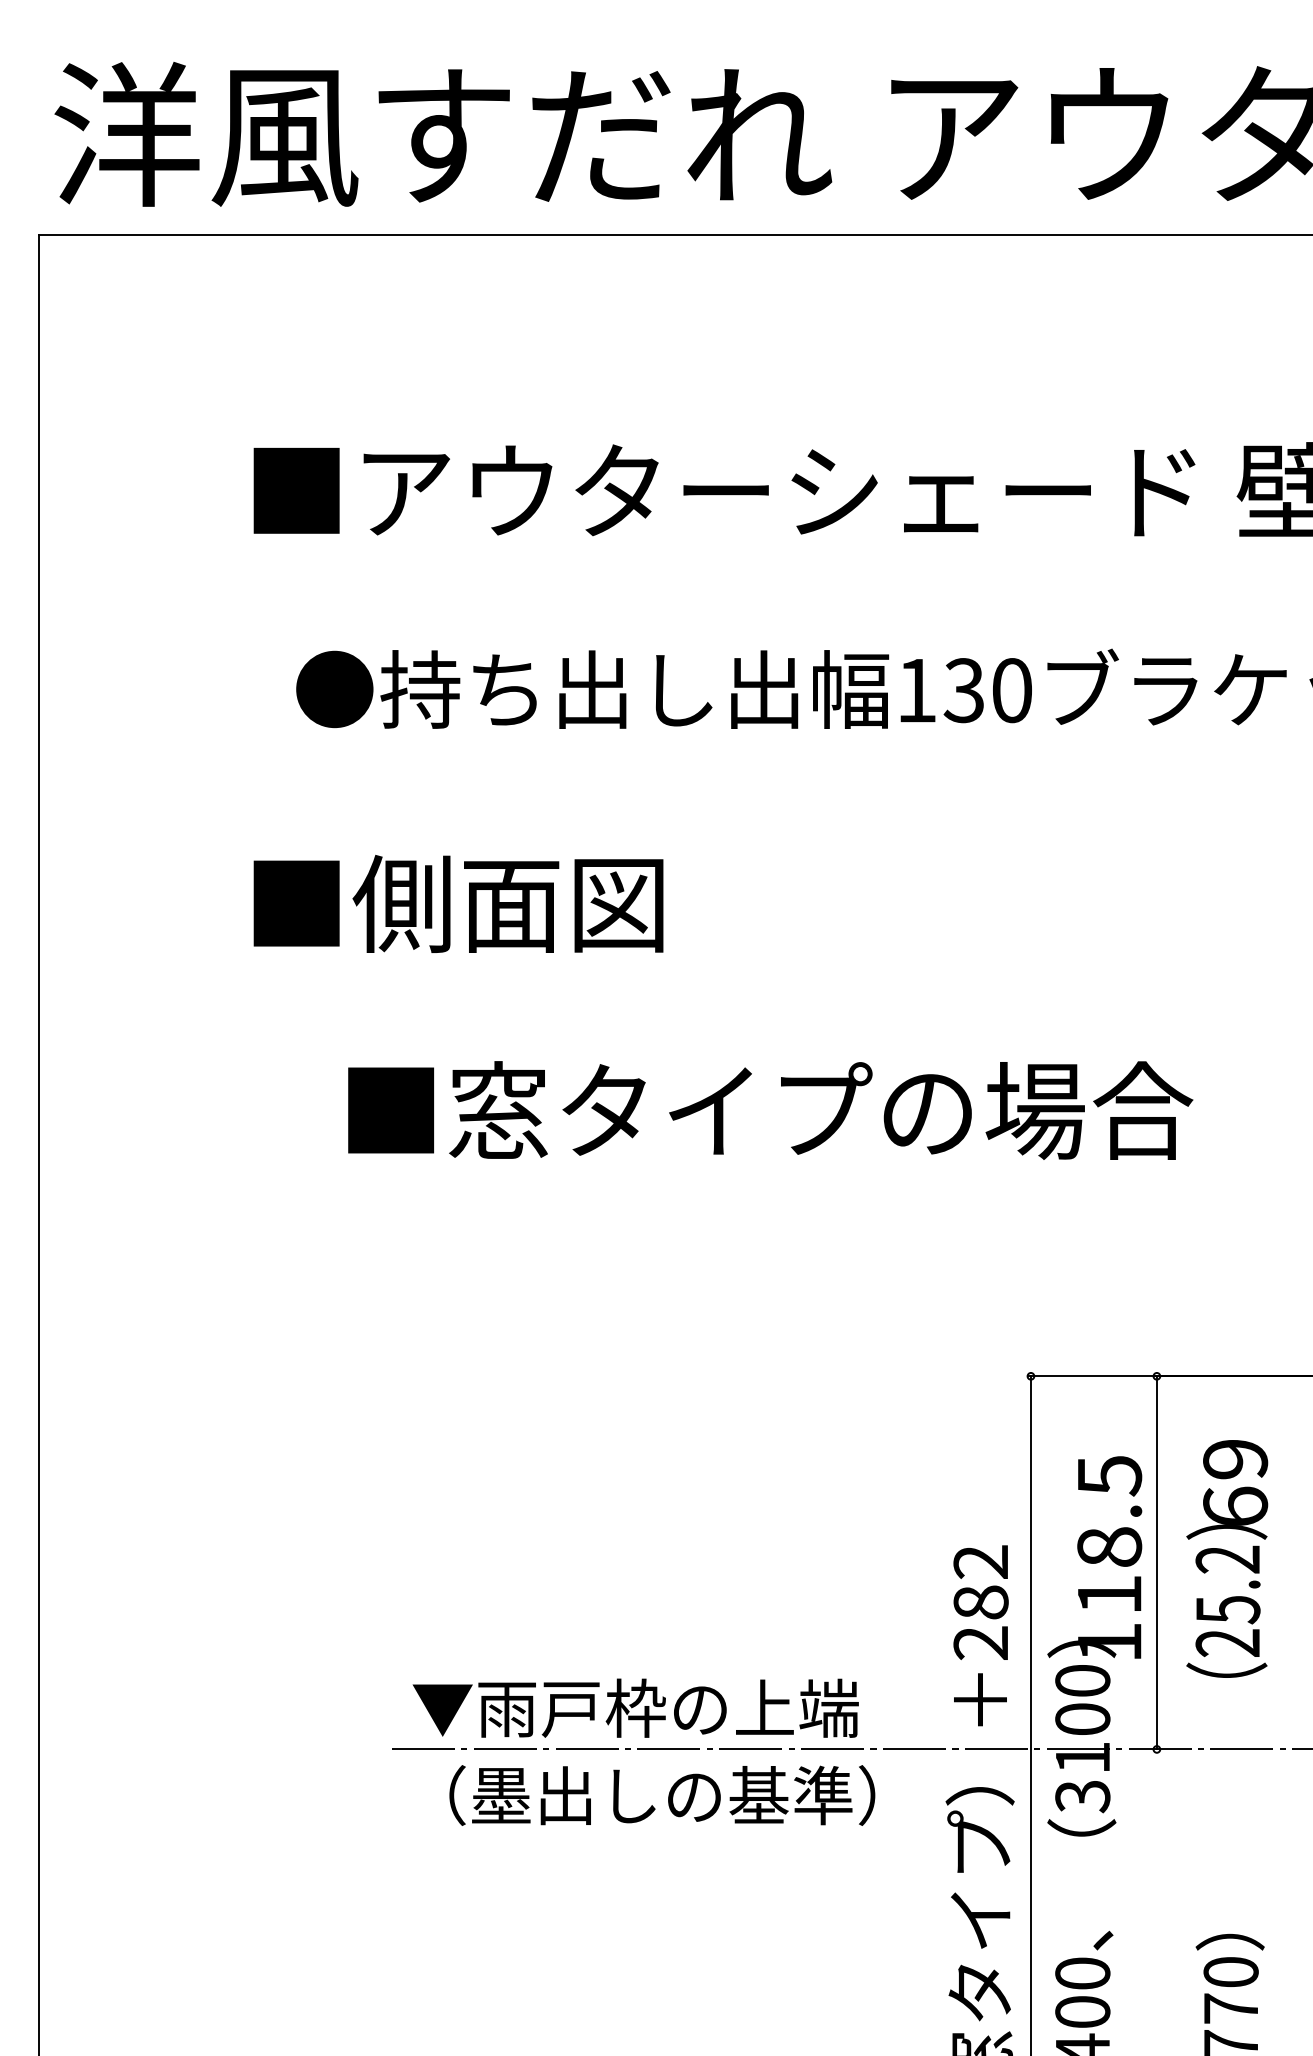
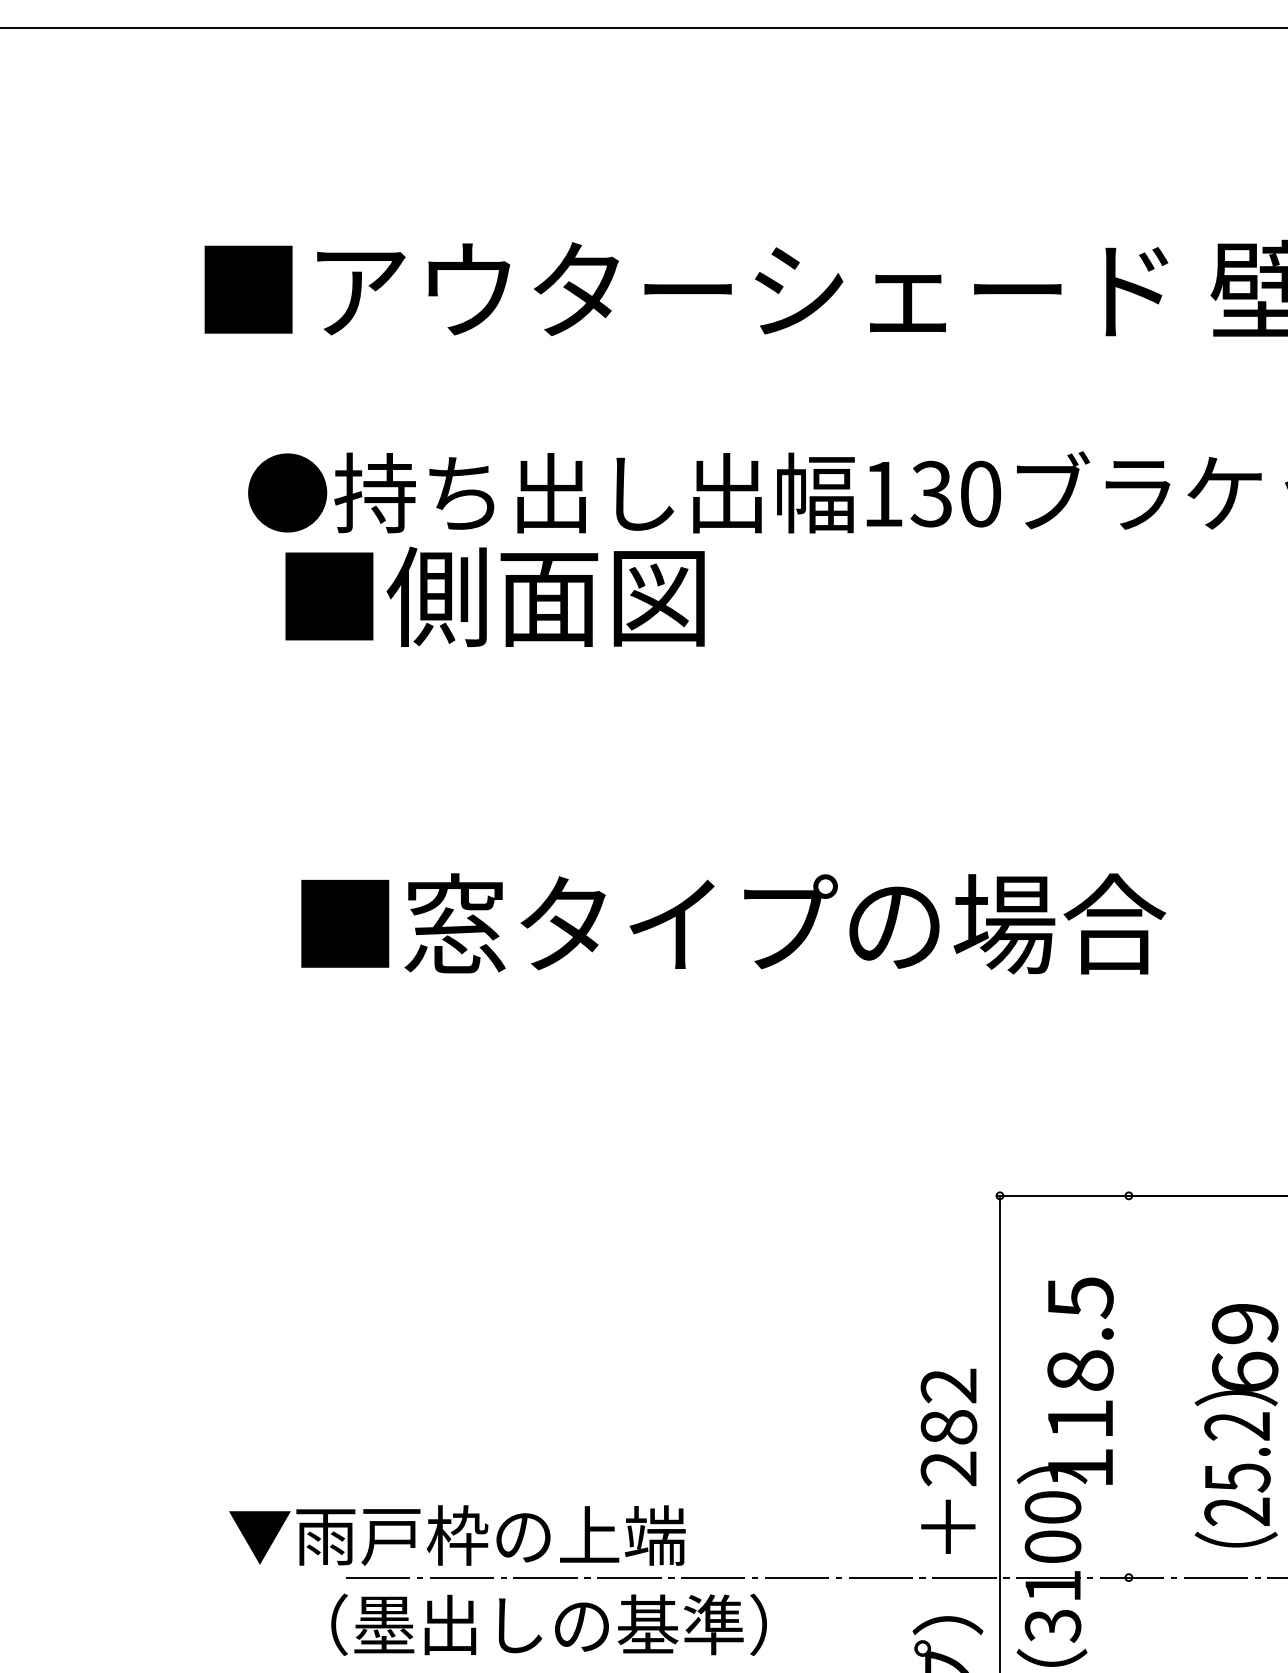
text: (458, 903) -> (495, 596), moved
text: (1227, 1558) -> (1236, 1425), moved
line: (1156, 1562) -> (1128, 1386), removed
text: (635, 1707) -> (457, 1534), moved
text: (662, 1795) -> (549, 1624), moved

